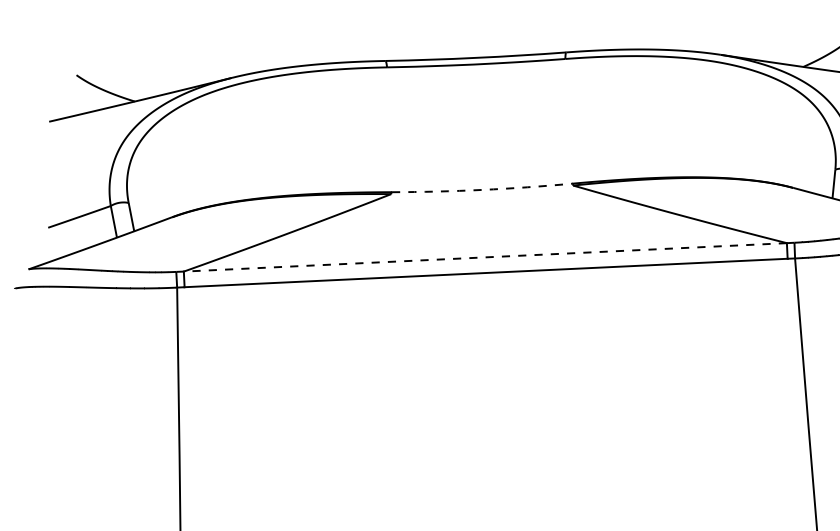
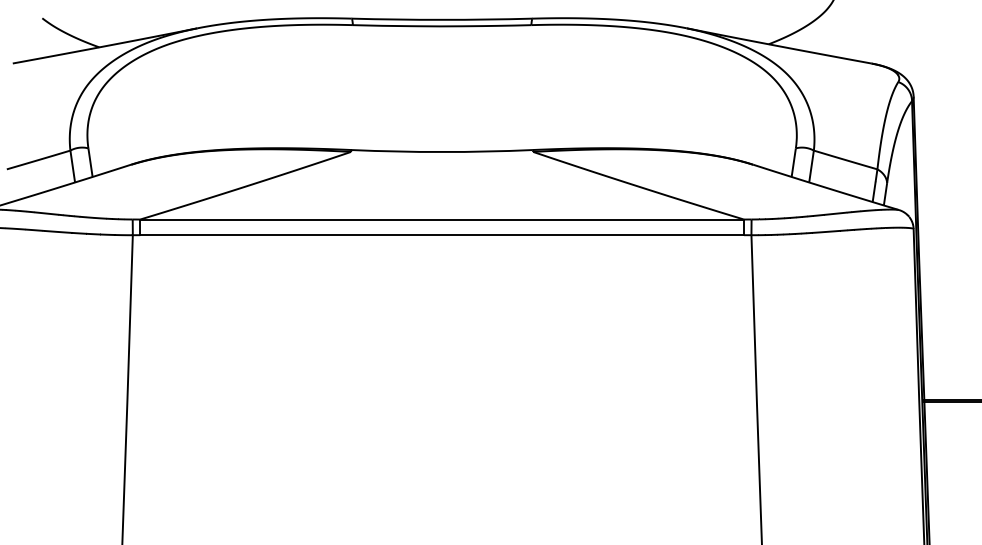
line: (482, 190) -> (442, 152), dashed -> solid
line: (485, 257) -> (442, 219), dashed -> solid

